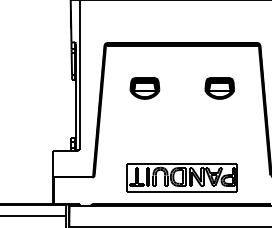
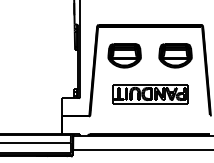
part: (144, 87) -> (124, 55), size x1.67
part: (219, 87) -> (175, 55), size x1.67
part: (182, 177) -> (150, 94), moved

